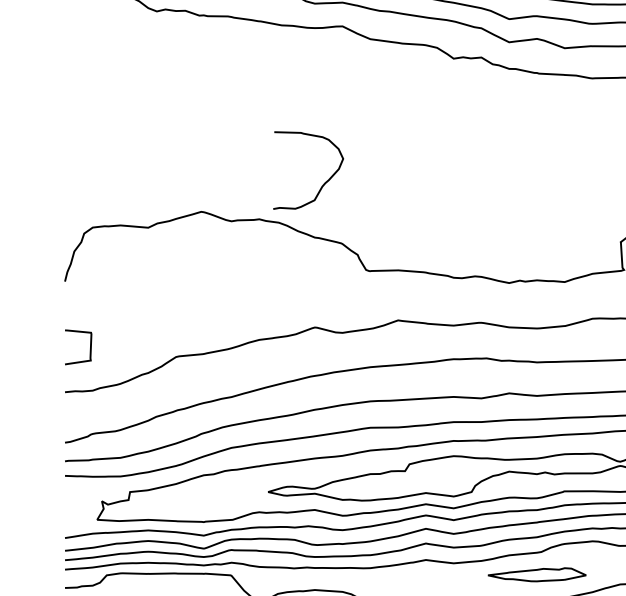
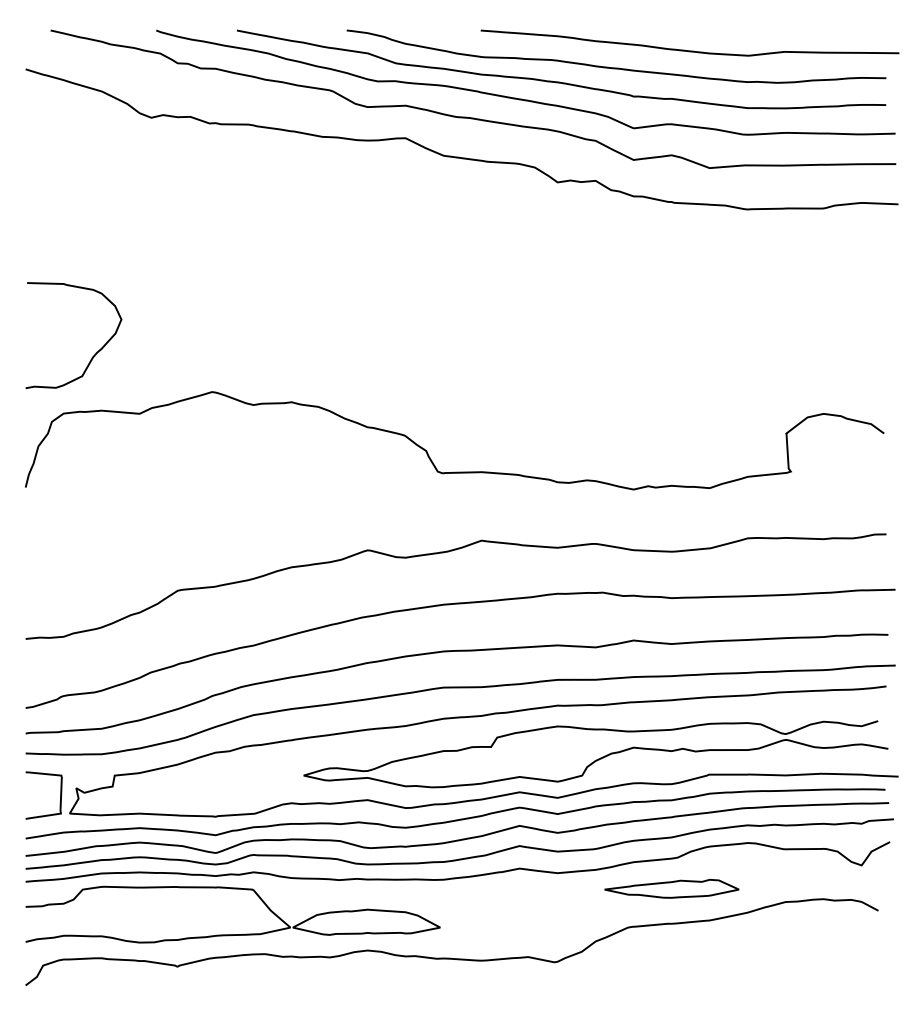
curve: (322, 185) -> (93, 355), moved
curve: (90, 347) -> (60, 795), moved

